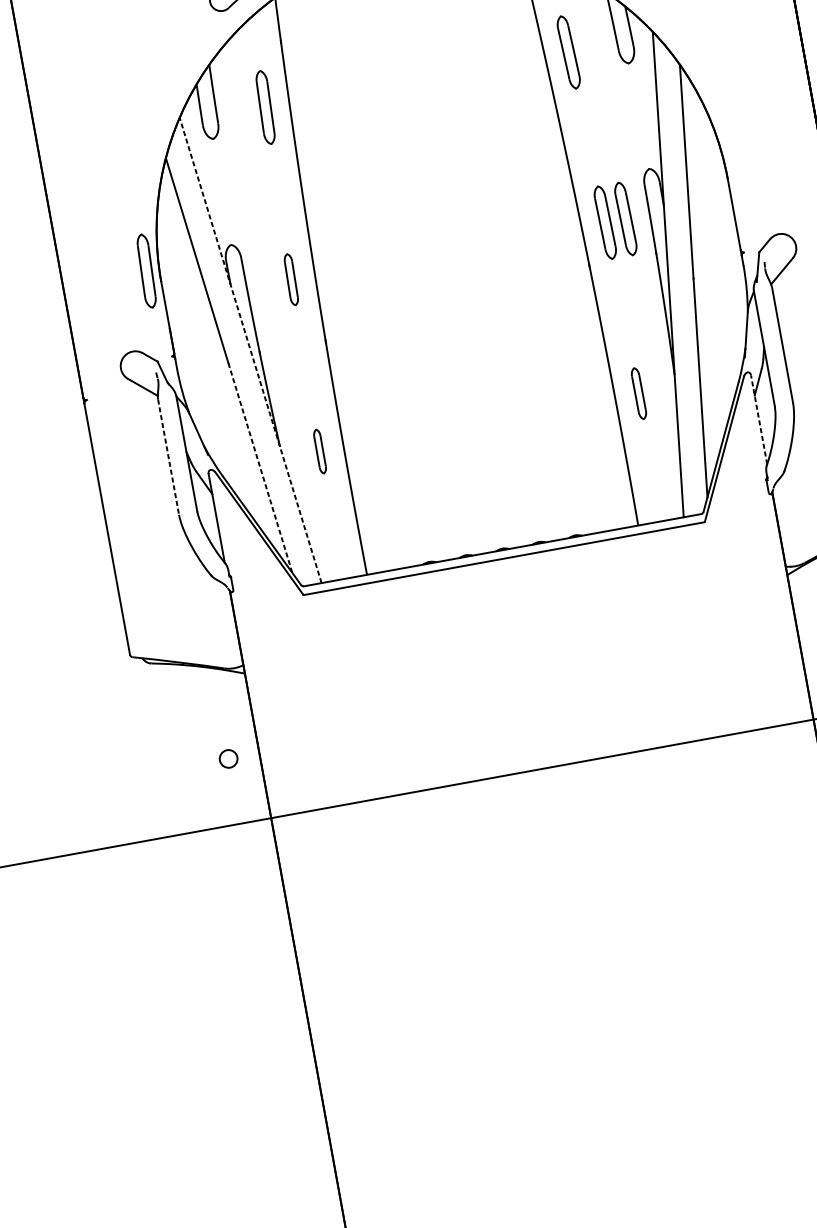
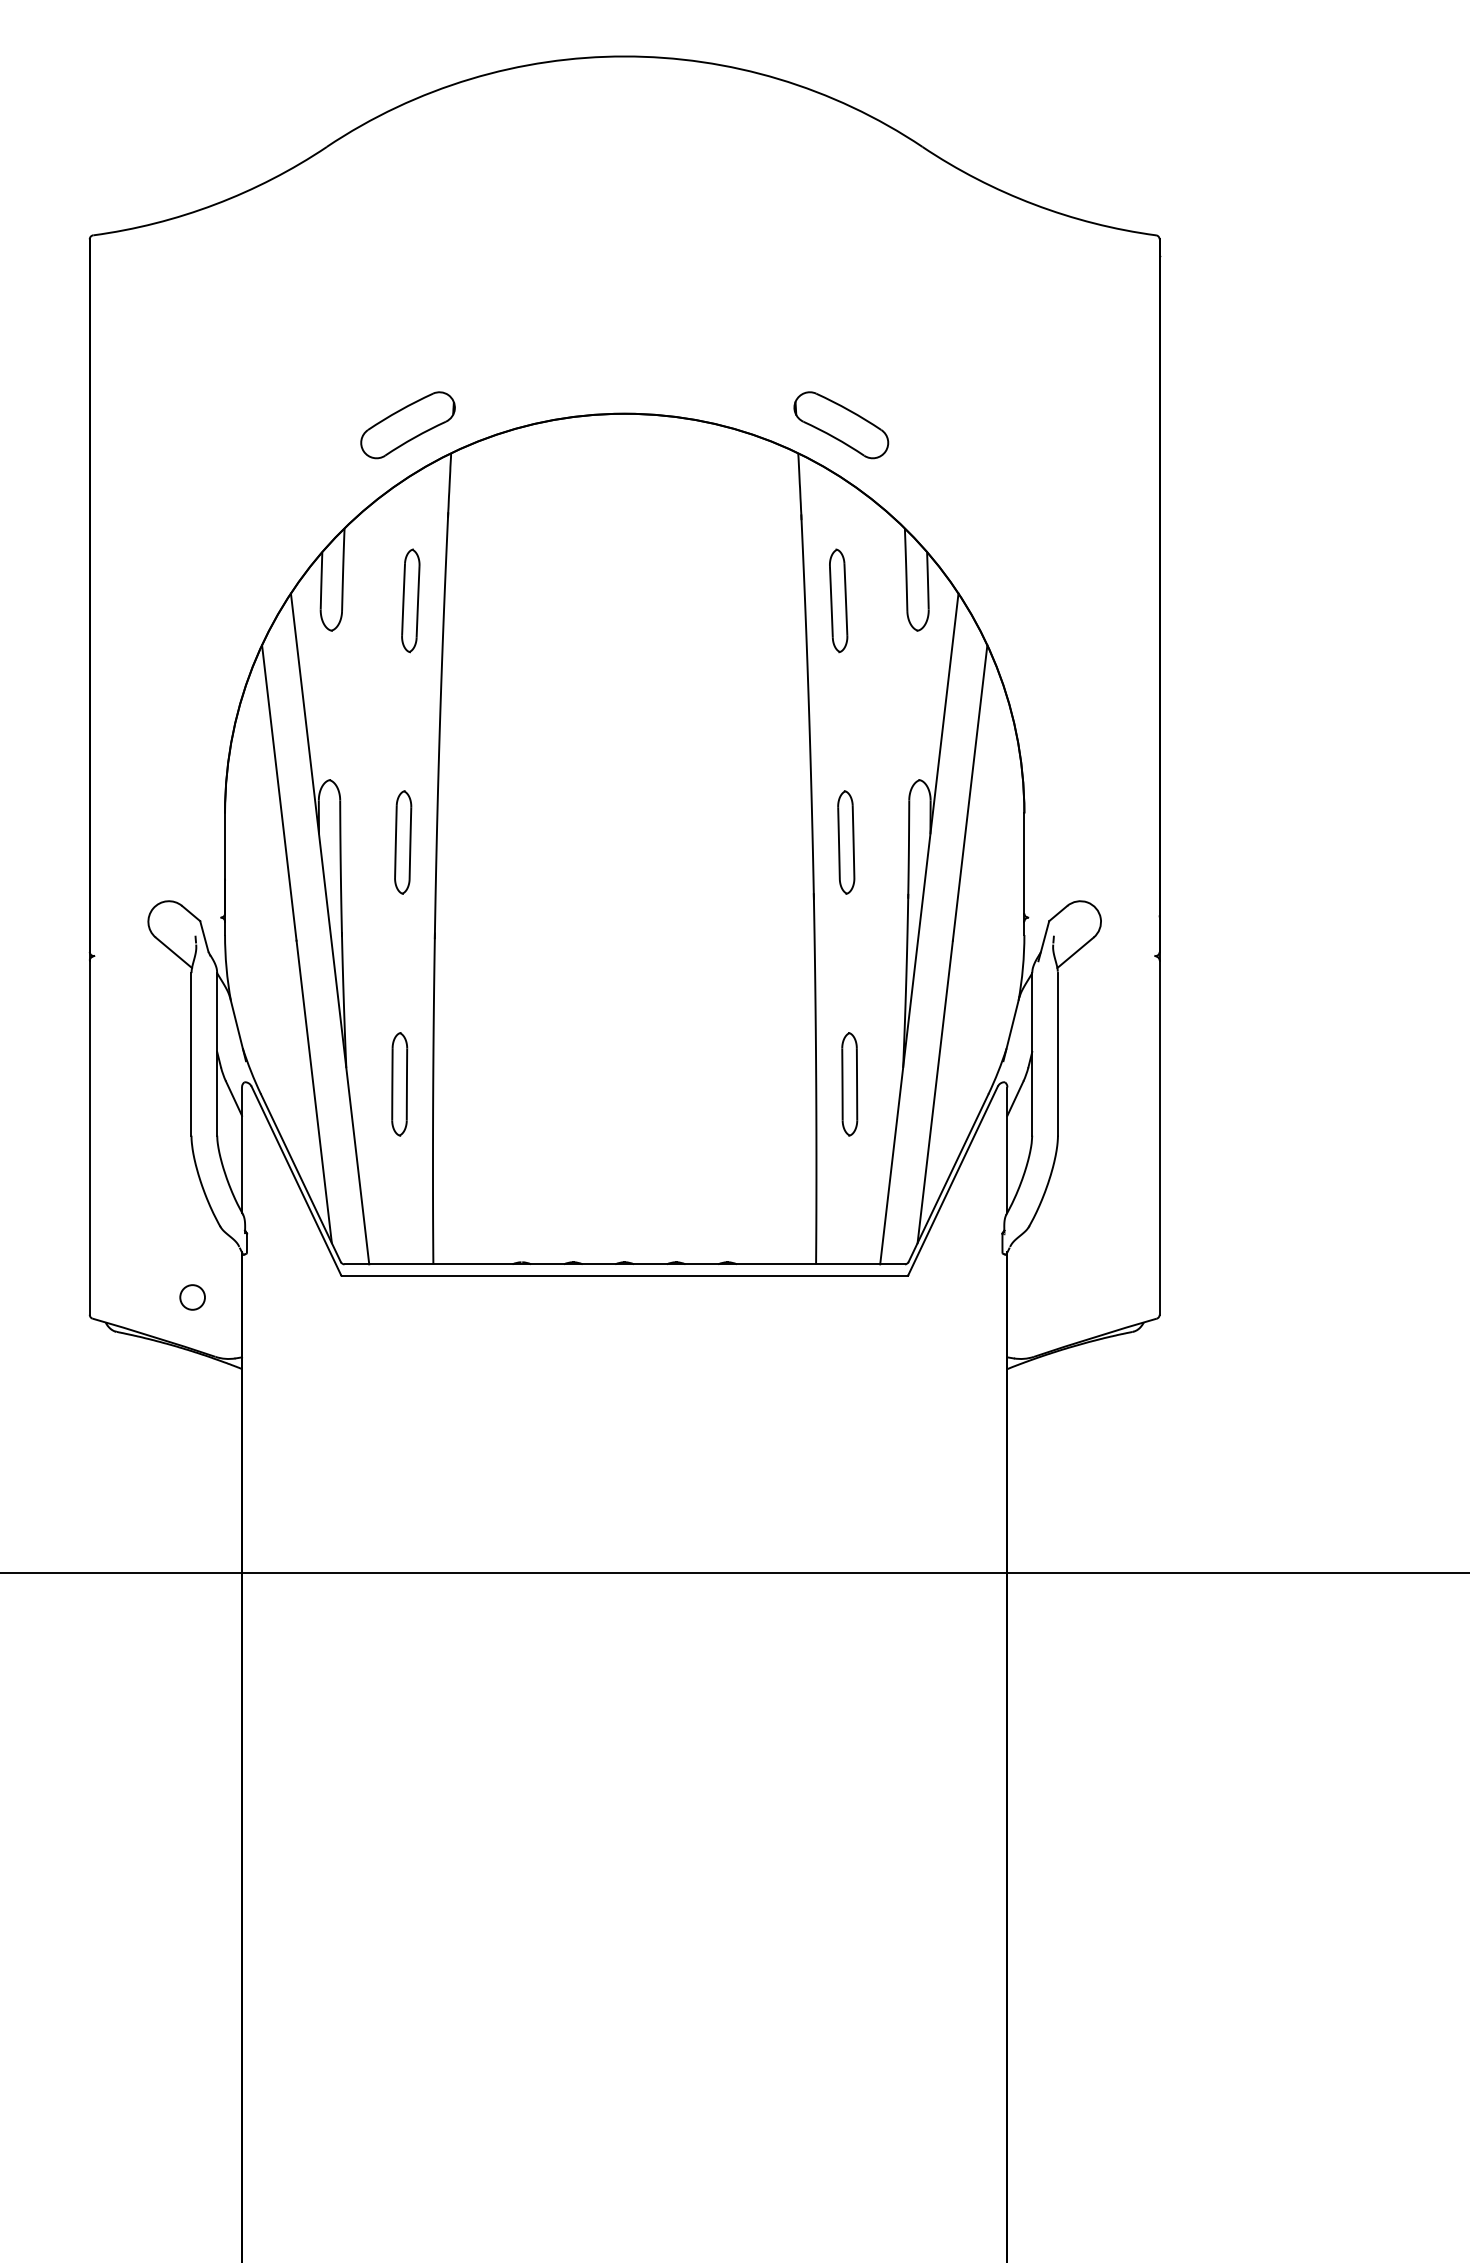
part: (626, 218) -> (875, 842), removed
part: (146, 270) -> (207, 794), removed
part: (291, 279) -> (403, 842), size x1.43
line: (250, 350) -> (330, 928), dashed -> solid
part: (638, 393) -> (849, 1084), size x1.43
line: (759, 420) -> (1007, 1150), dashed -> solid
part: (319, 451) -> (399, 1084), size x1.67
line: (168, 457) -> (191, 1054), dashed -> solid
line: (260, 468) -> (314, 1092), dashed -> solid
circle: (228, 758) -> (192, 1297), moved

